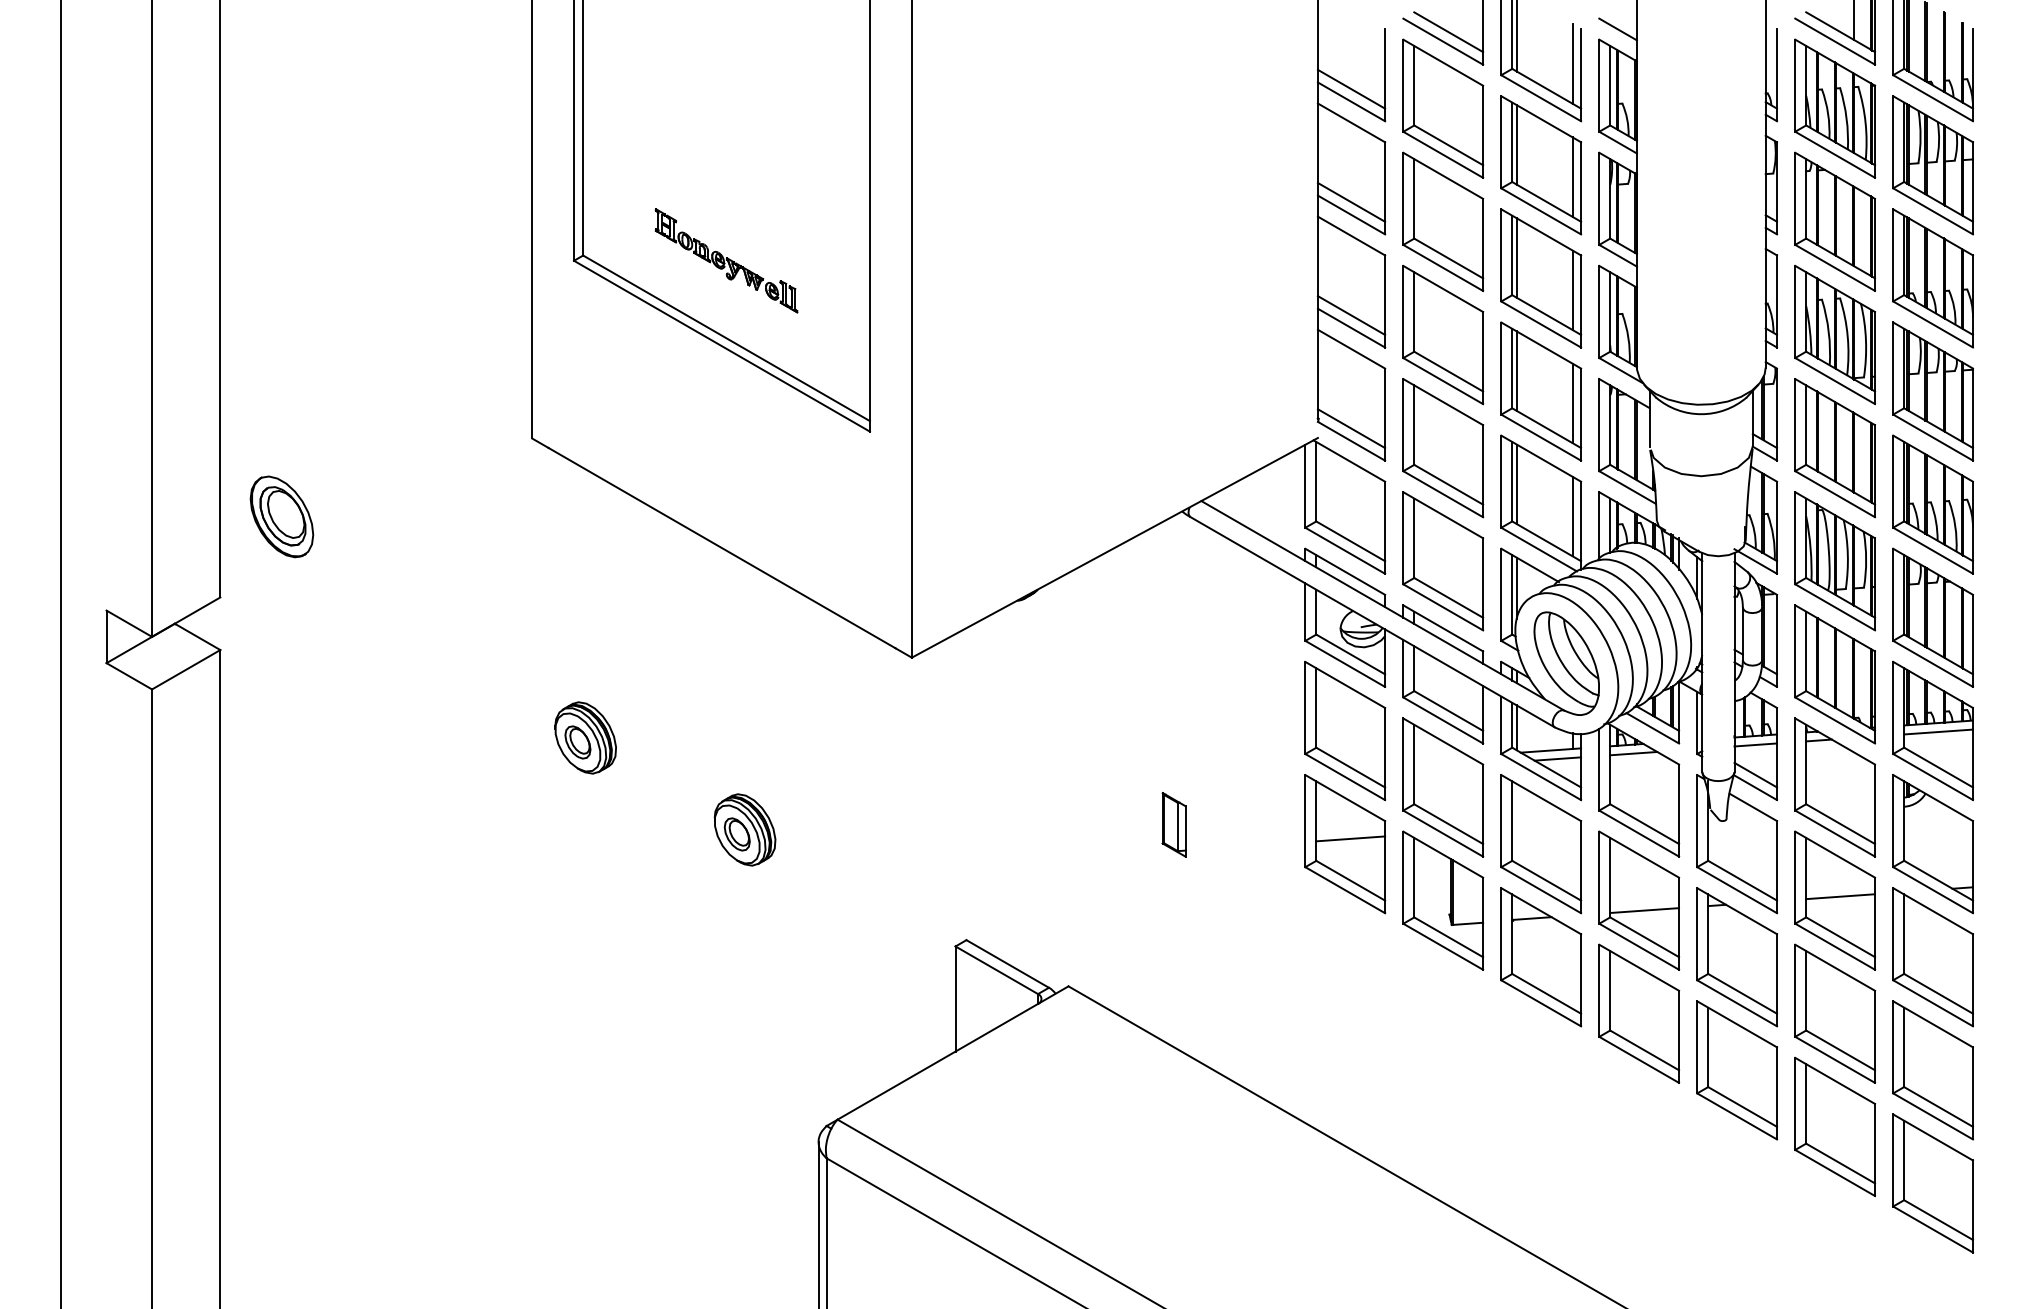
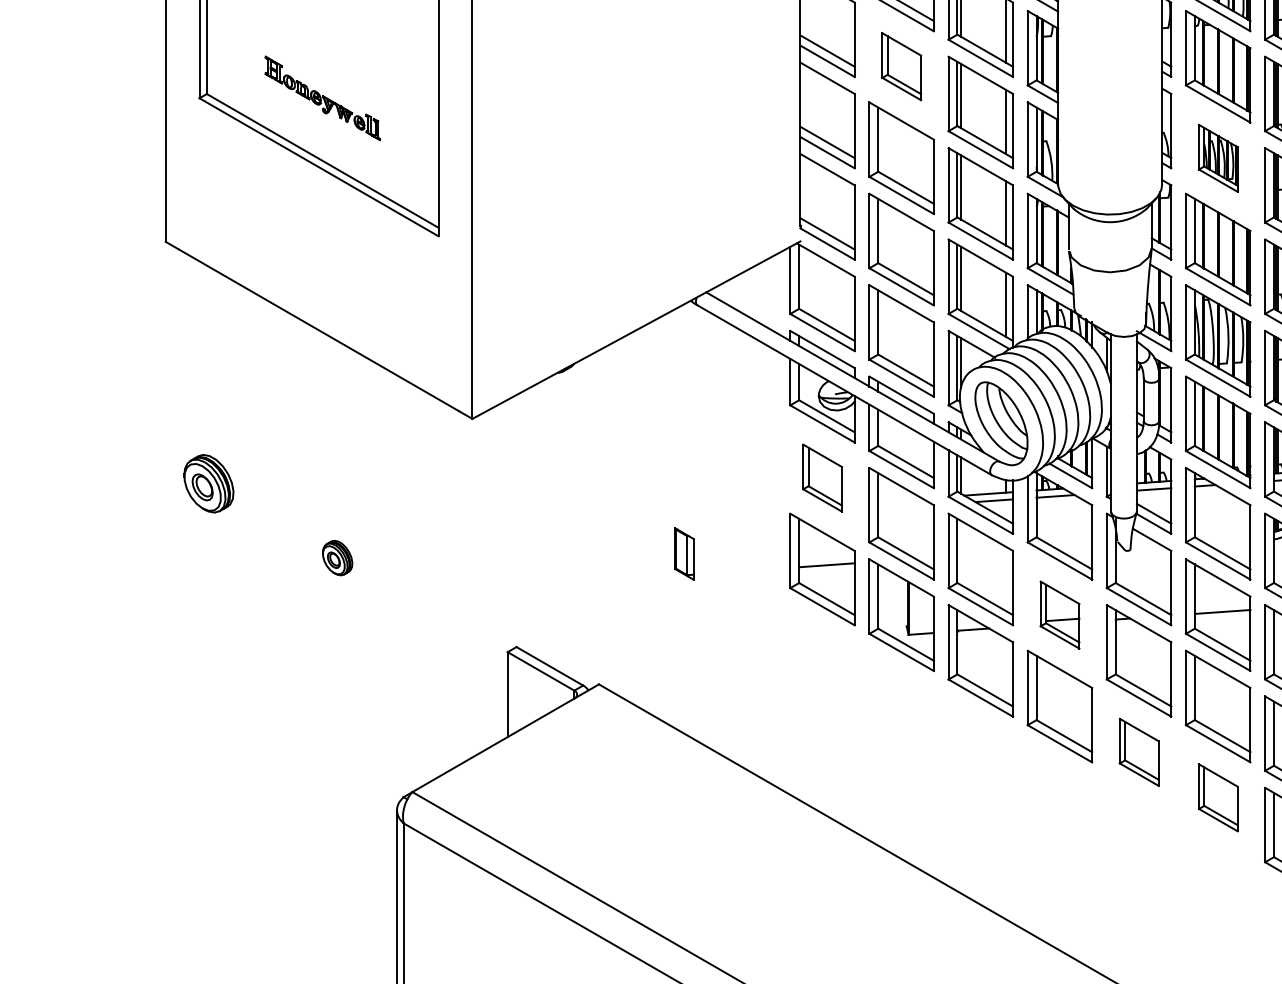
part: (1443, 221) -> (901, 66), size x0.6
part: (1835, 335) -> (1218, 158), size x0.6
part: (1345, 730) -> (822, 477), size x0.6
part: (744, 829) -> (337, 557), size x0.6
part: (1639, 900) -> (1060, 615), size x0.6
part: (1737, 1070) -> (1139, 752), size x0.6
part: (1835, 1126) -> (1218, 797), size x0.6

